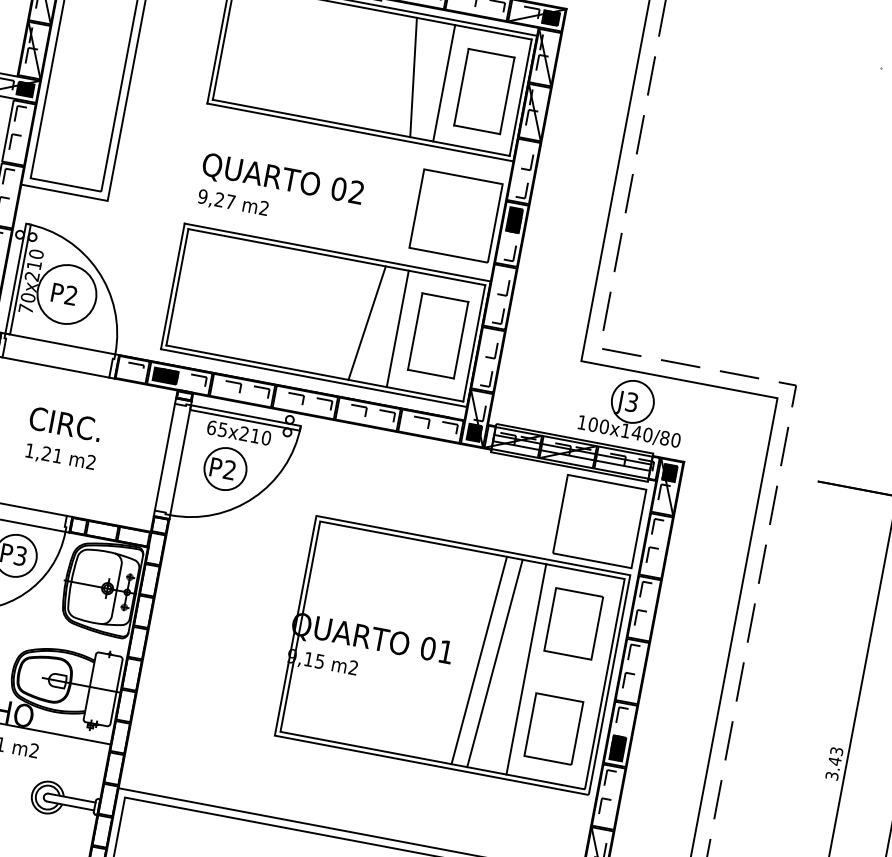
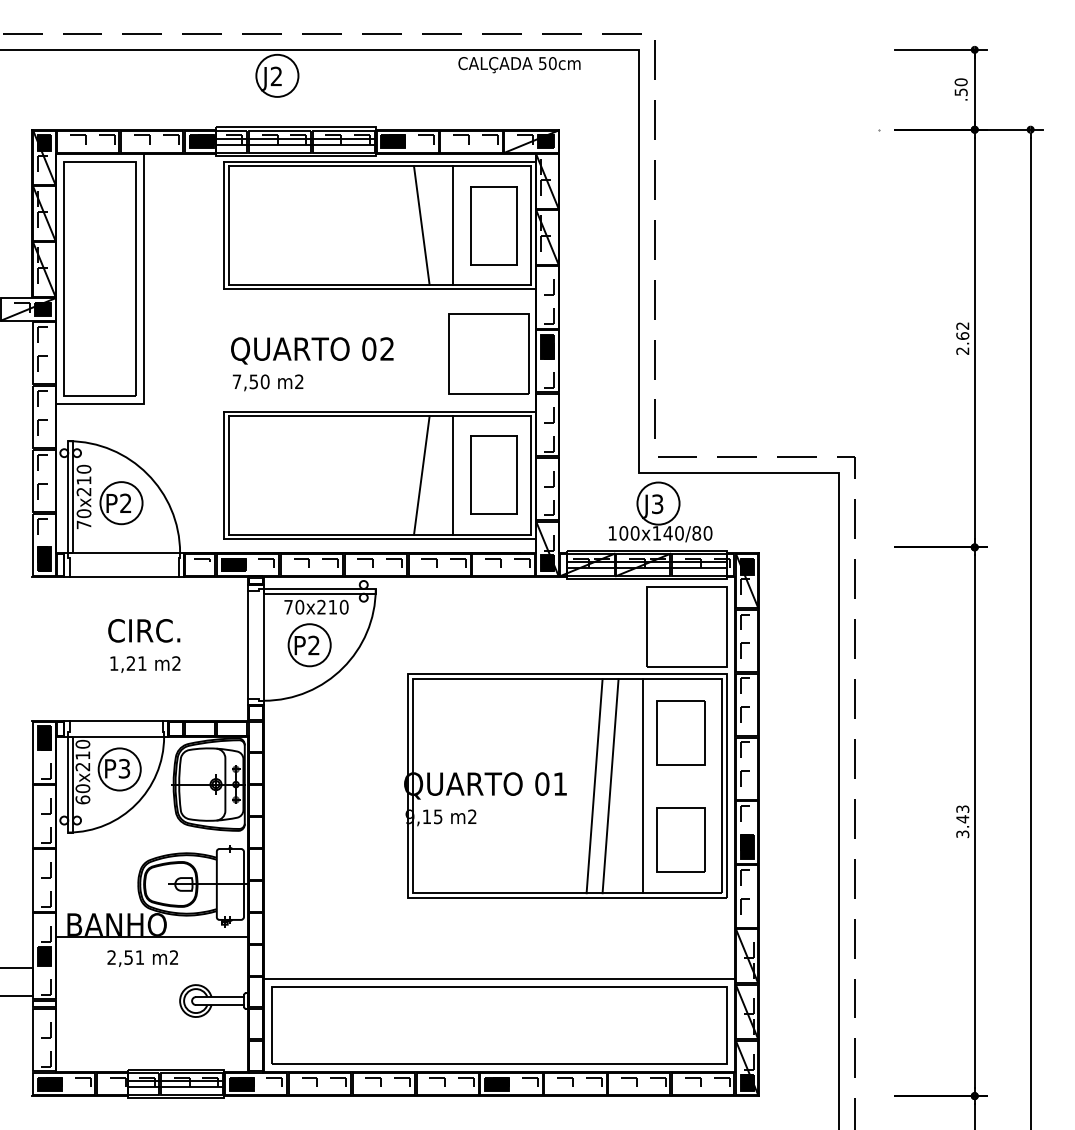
text: (216, 198) -> (250, 381), 9,27 -> 7,50
circle: (66, 294) -> (121, 503), size x0.71
part: (633, 410) -> (660, 511), moved
text: (217, 428) -> (294, 606), 65x210 -> 70x210

